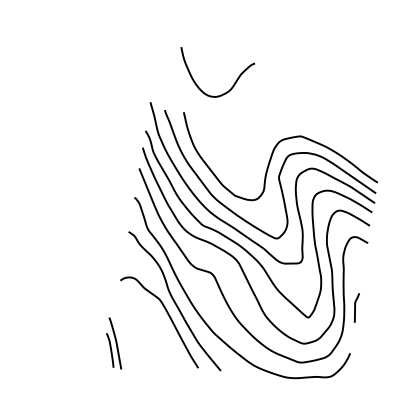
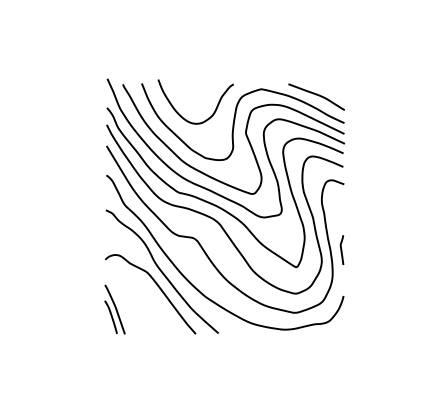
curve: (202, 89) -> (185, 118), moved
curve: (354, 151) -> (316, 95), added
part: (114, 343) -> (114, 309), moved

